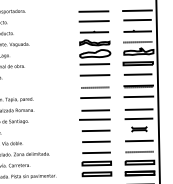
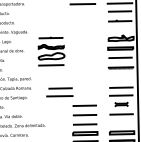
line: (93, 21) -> (82, 12), removed
line: (137, 41) -> (119, 29), removed
part: (95, 47) -> (51, 50), moved
line: (94, 75) -> (83, 58), removed
line: (94, 87) -> (83, 68), removed
line: (138, 96) -> (120, 76), removed
line: (95, 97) -> (84, 77), removed
part: (94, 114) -> (59, 91), moved
line: (139, 151) -> (121, 123), removed

